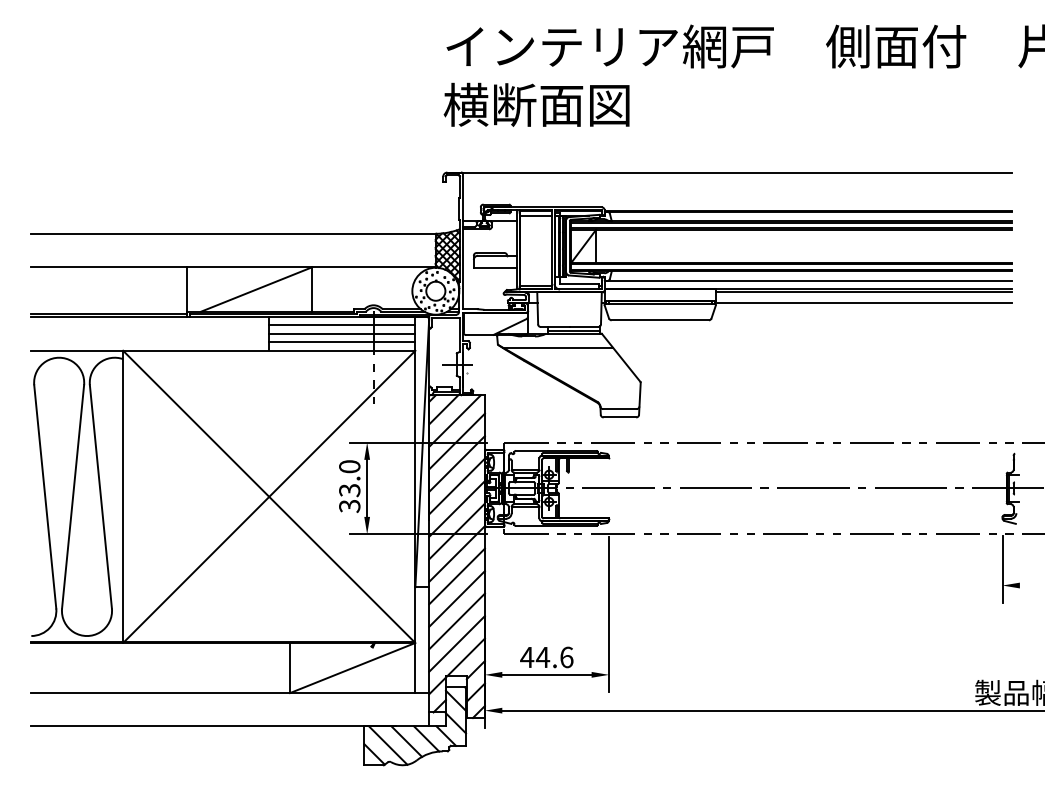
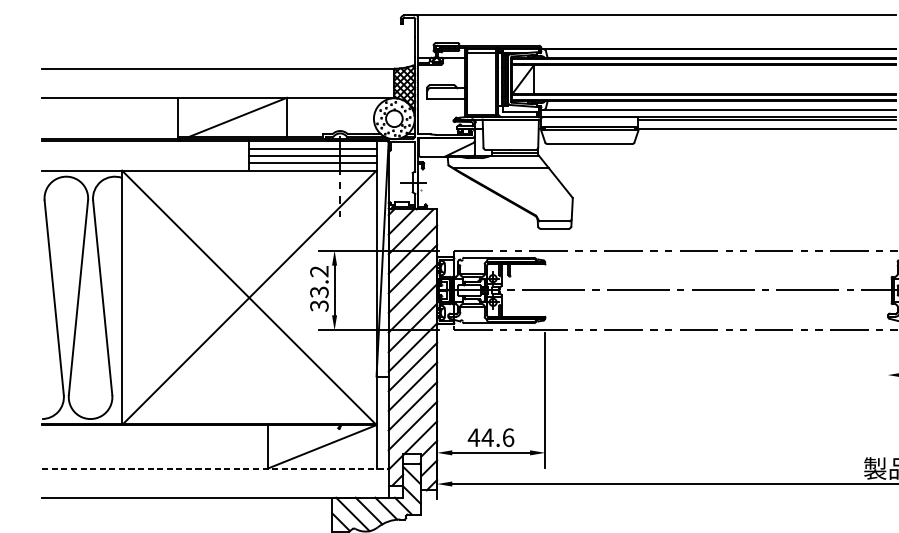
text: (349, 466) -> (319, 271), 33.0 -> 33.2
line: (1002, 568) -> (887, 360), removed
line: (230, 692) -> (215, 468), solid -> dashed

